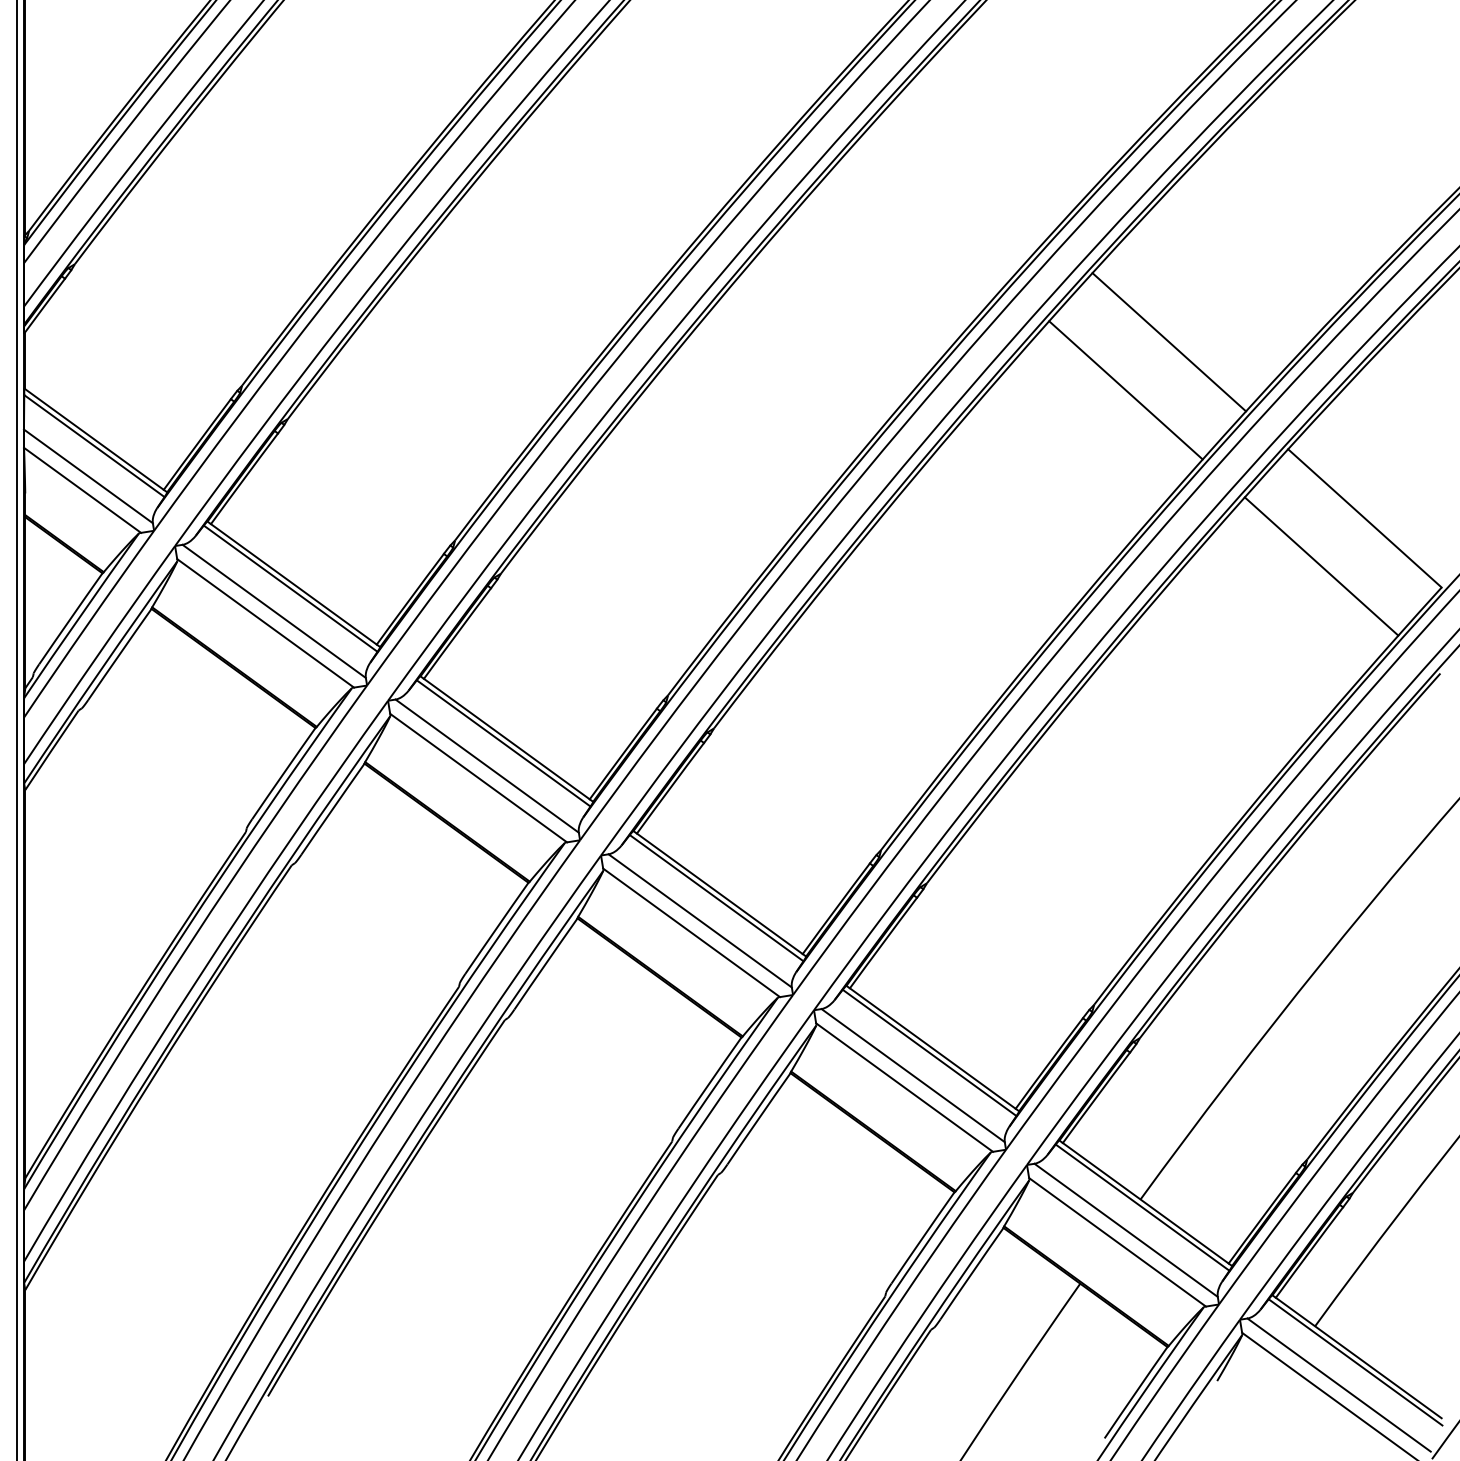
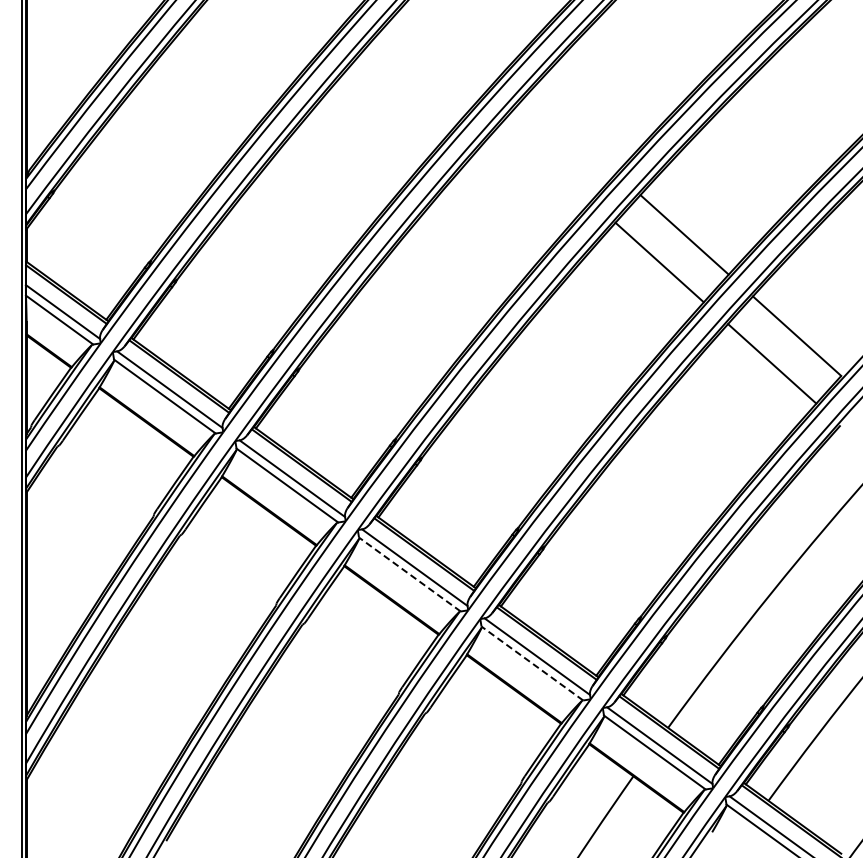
line: (690, 932) -> (409, 574), solid -> dashed
line: (904, 1087) -> (532, 663), solid -> dashed

